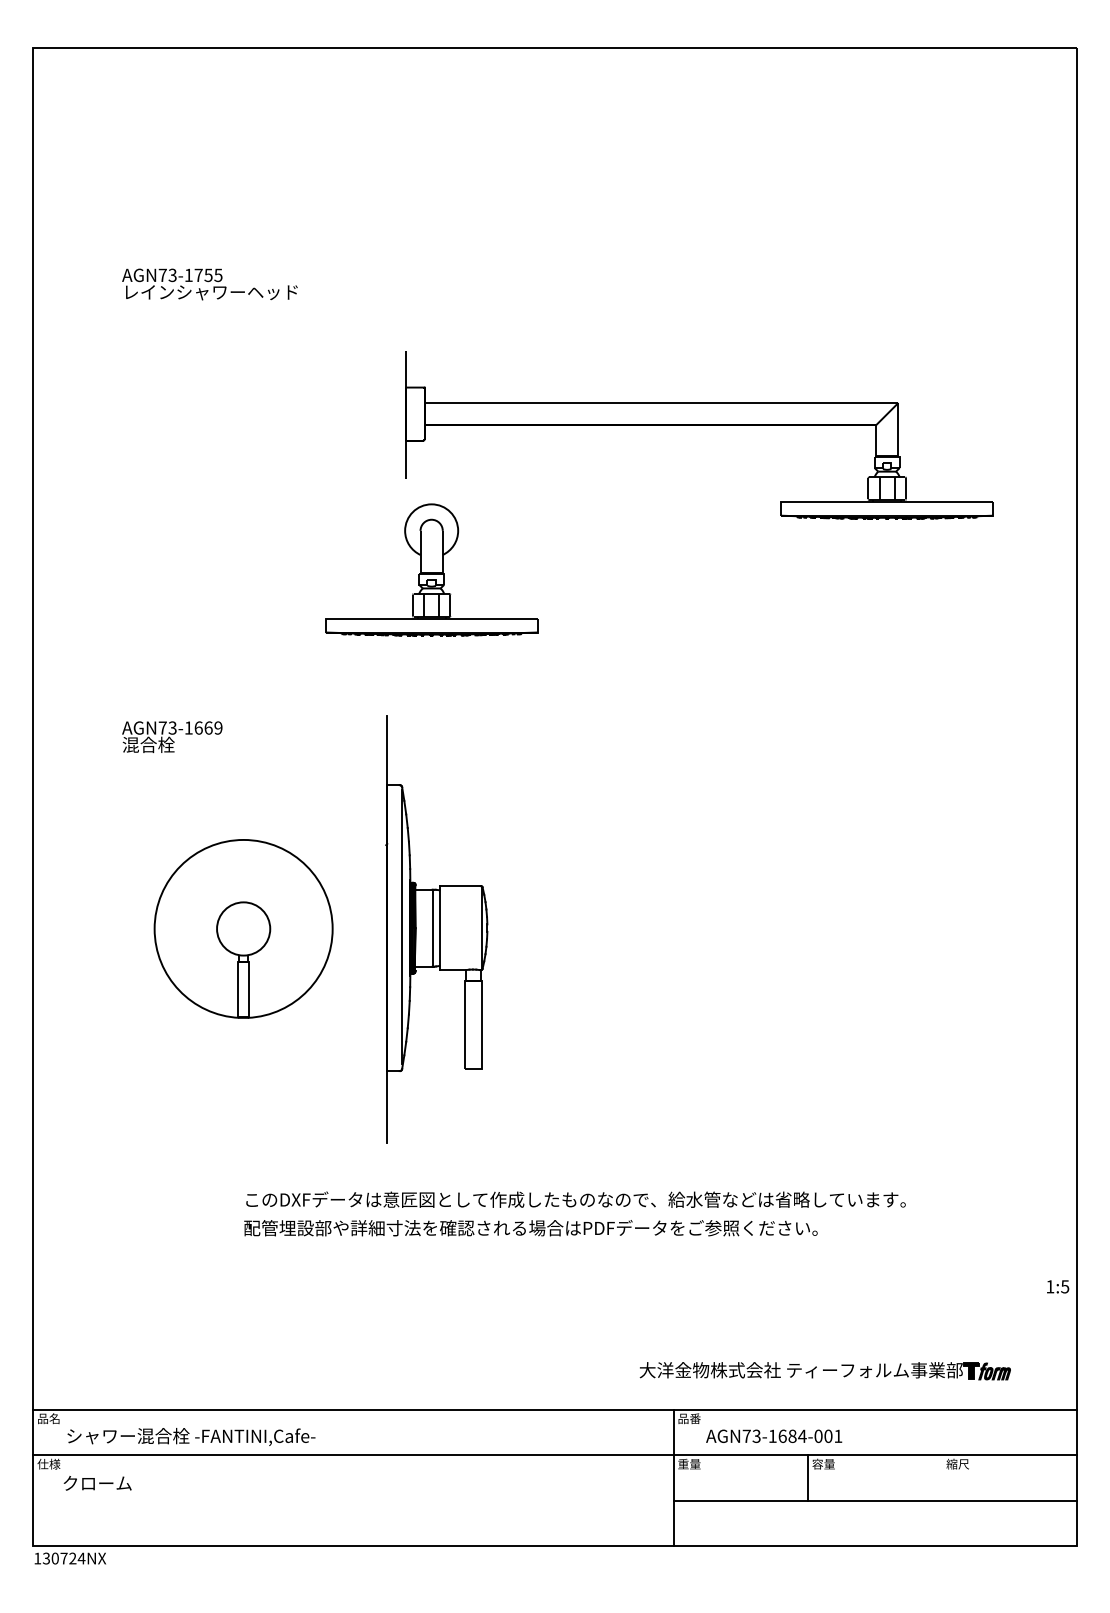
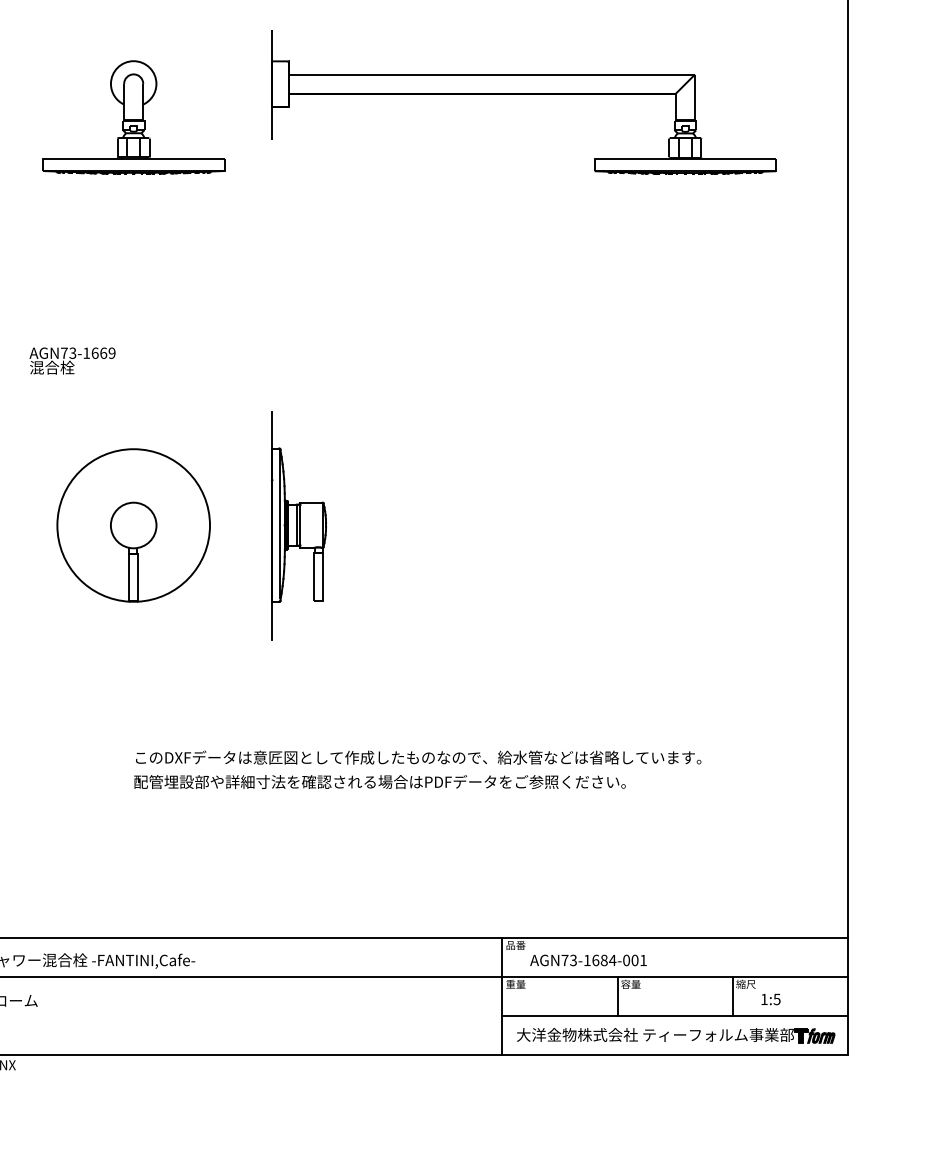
part: (431, 569) -> (133, 117), moved
part: (435, 929) -> (298, 525), size x0.62
text: (1058, 1286) -> (771, 999), moved
part: (824, 1371) -> (675, 1036), moved
line: (942, 1477) -> (732, 995), added

